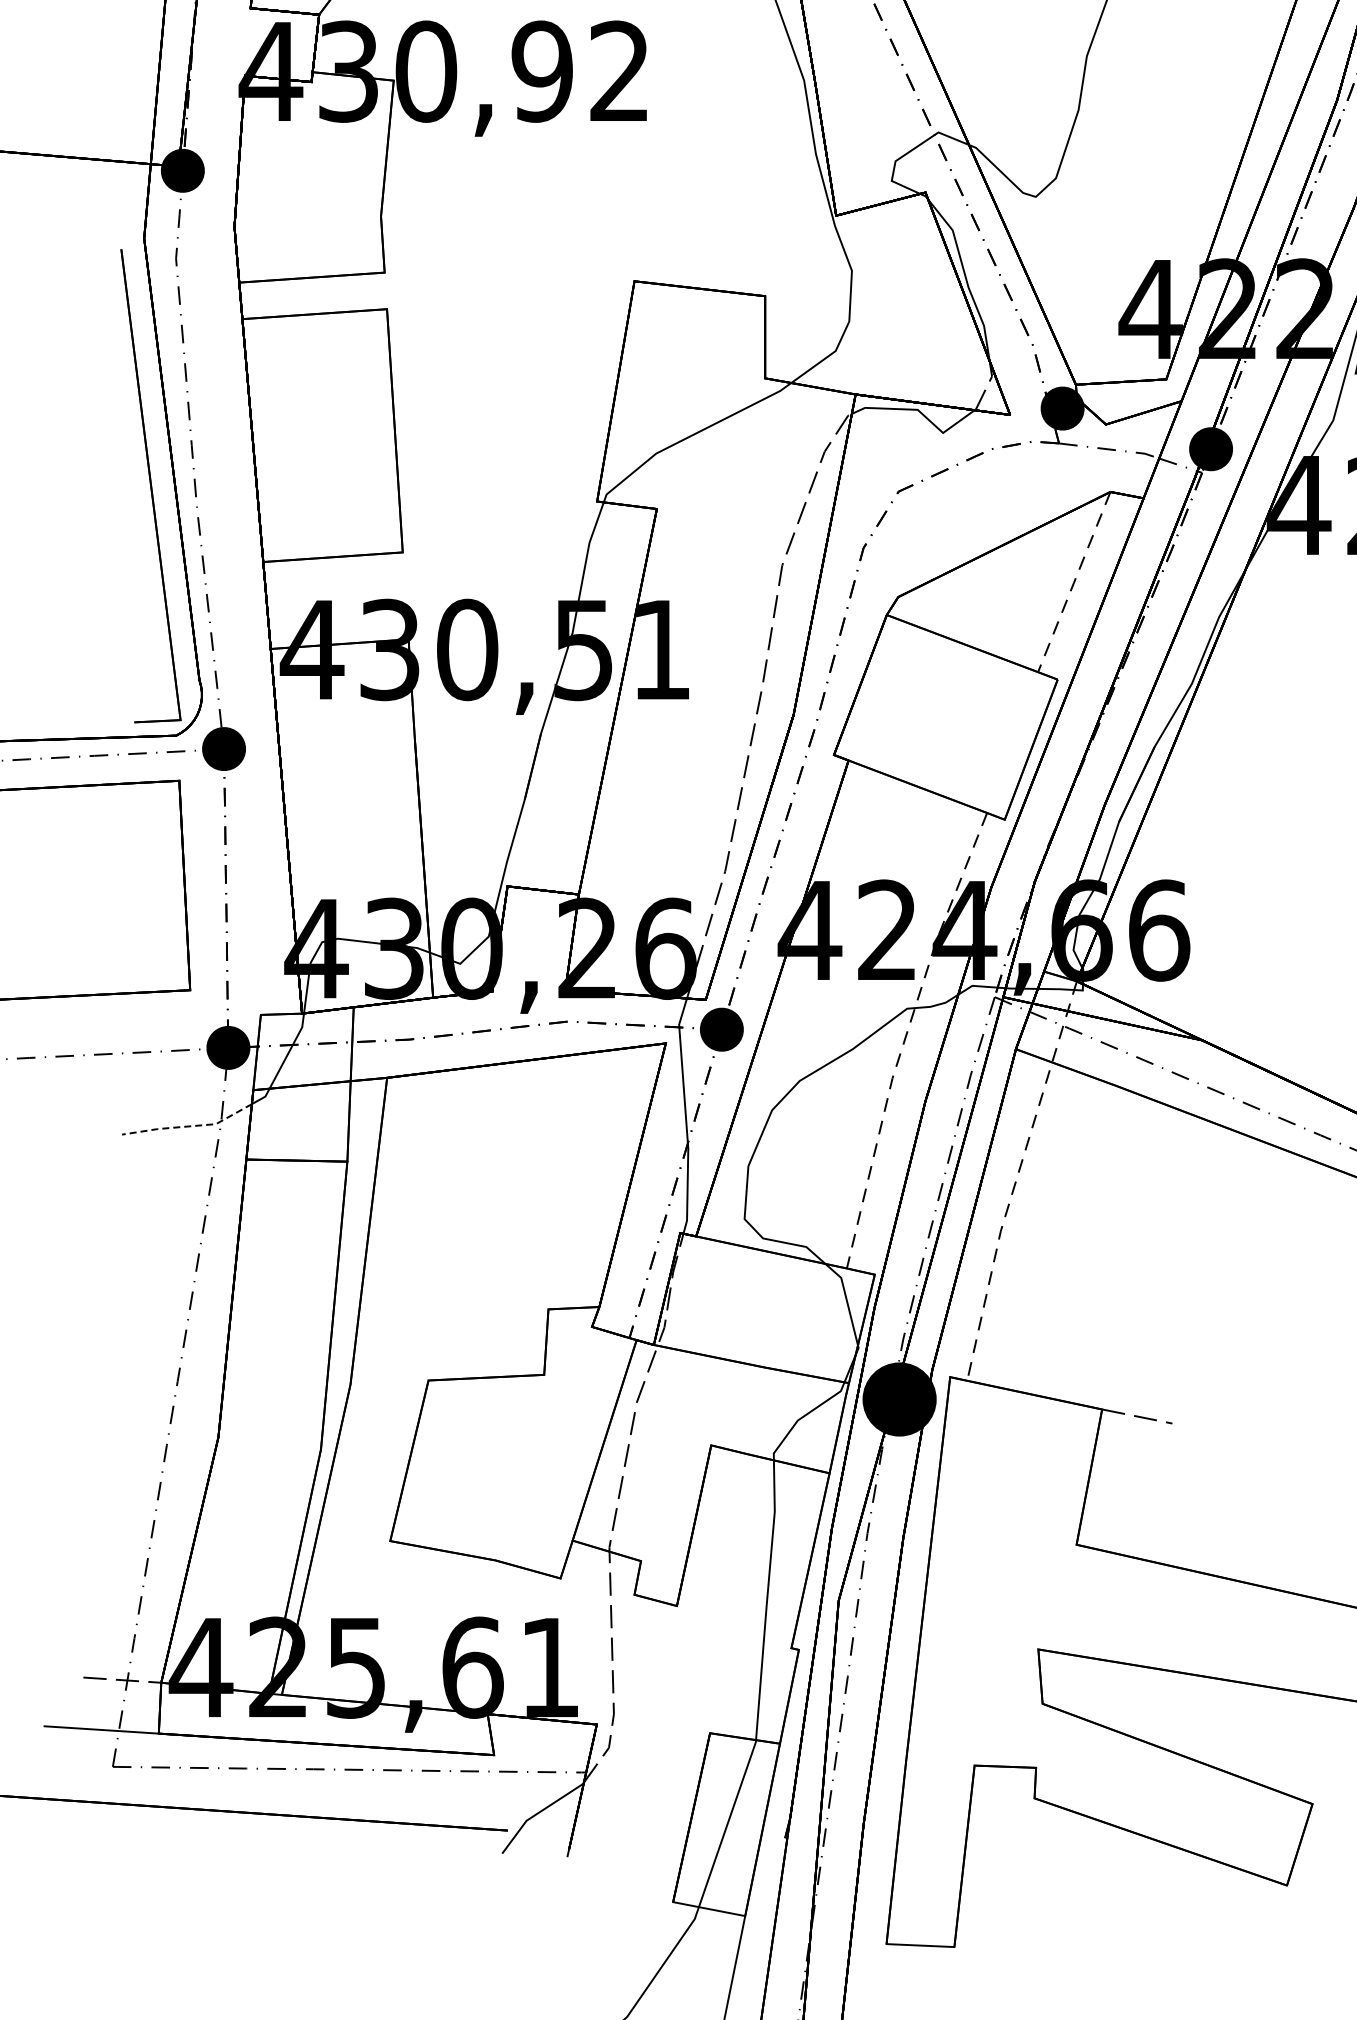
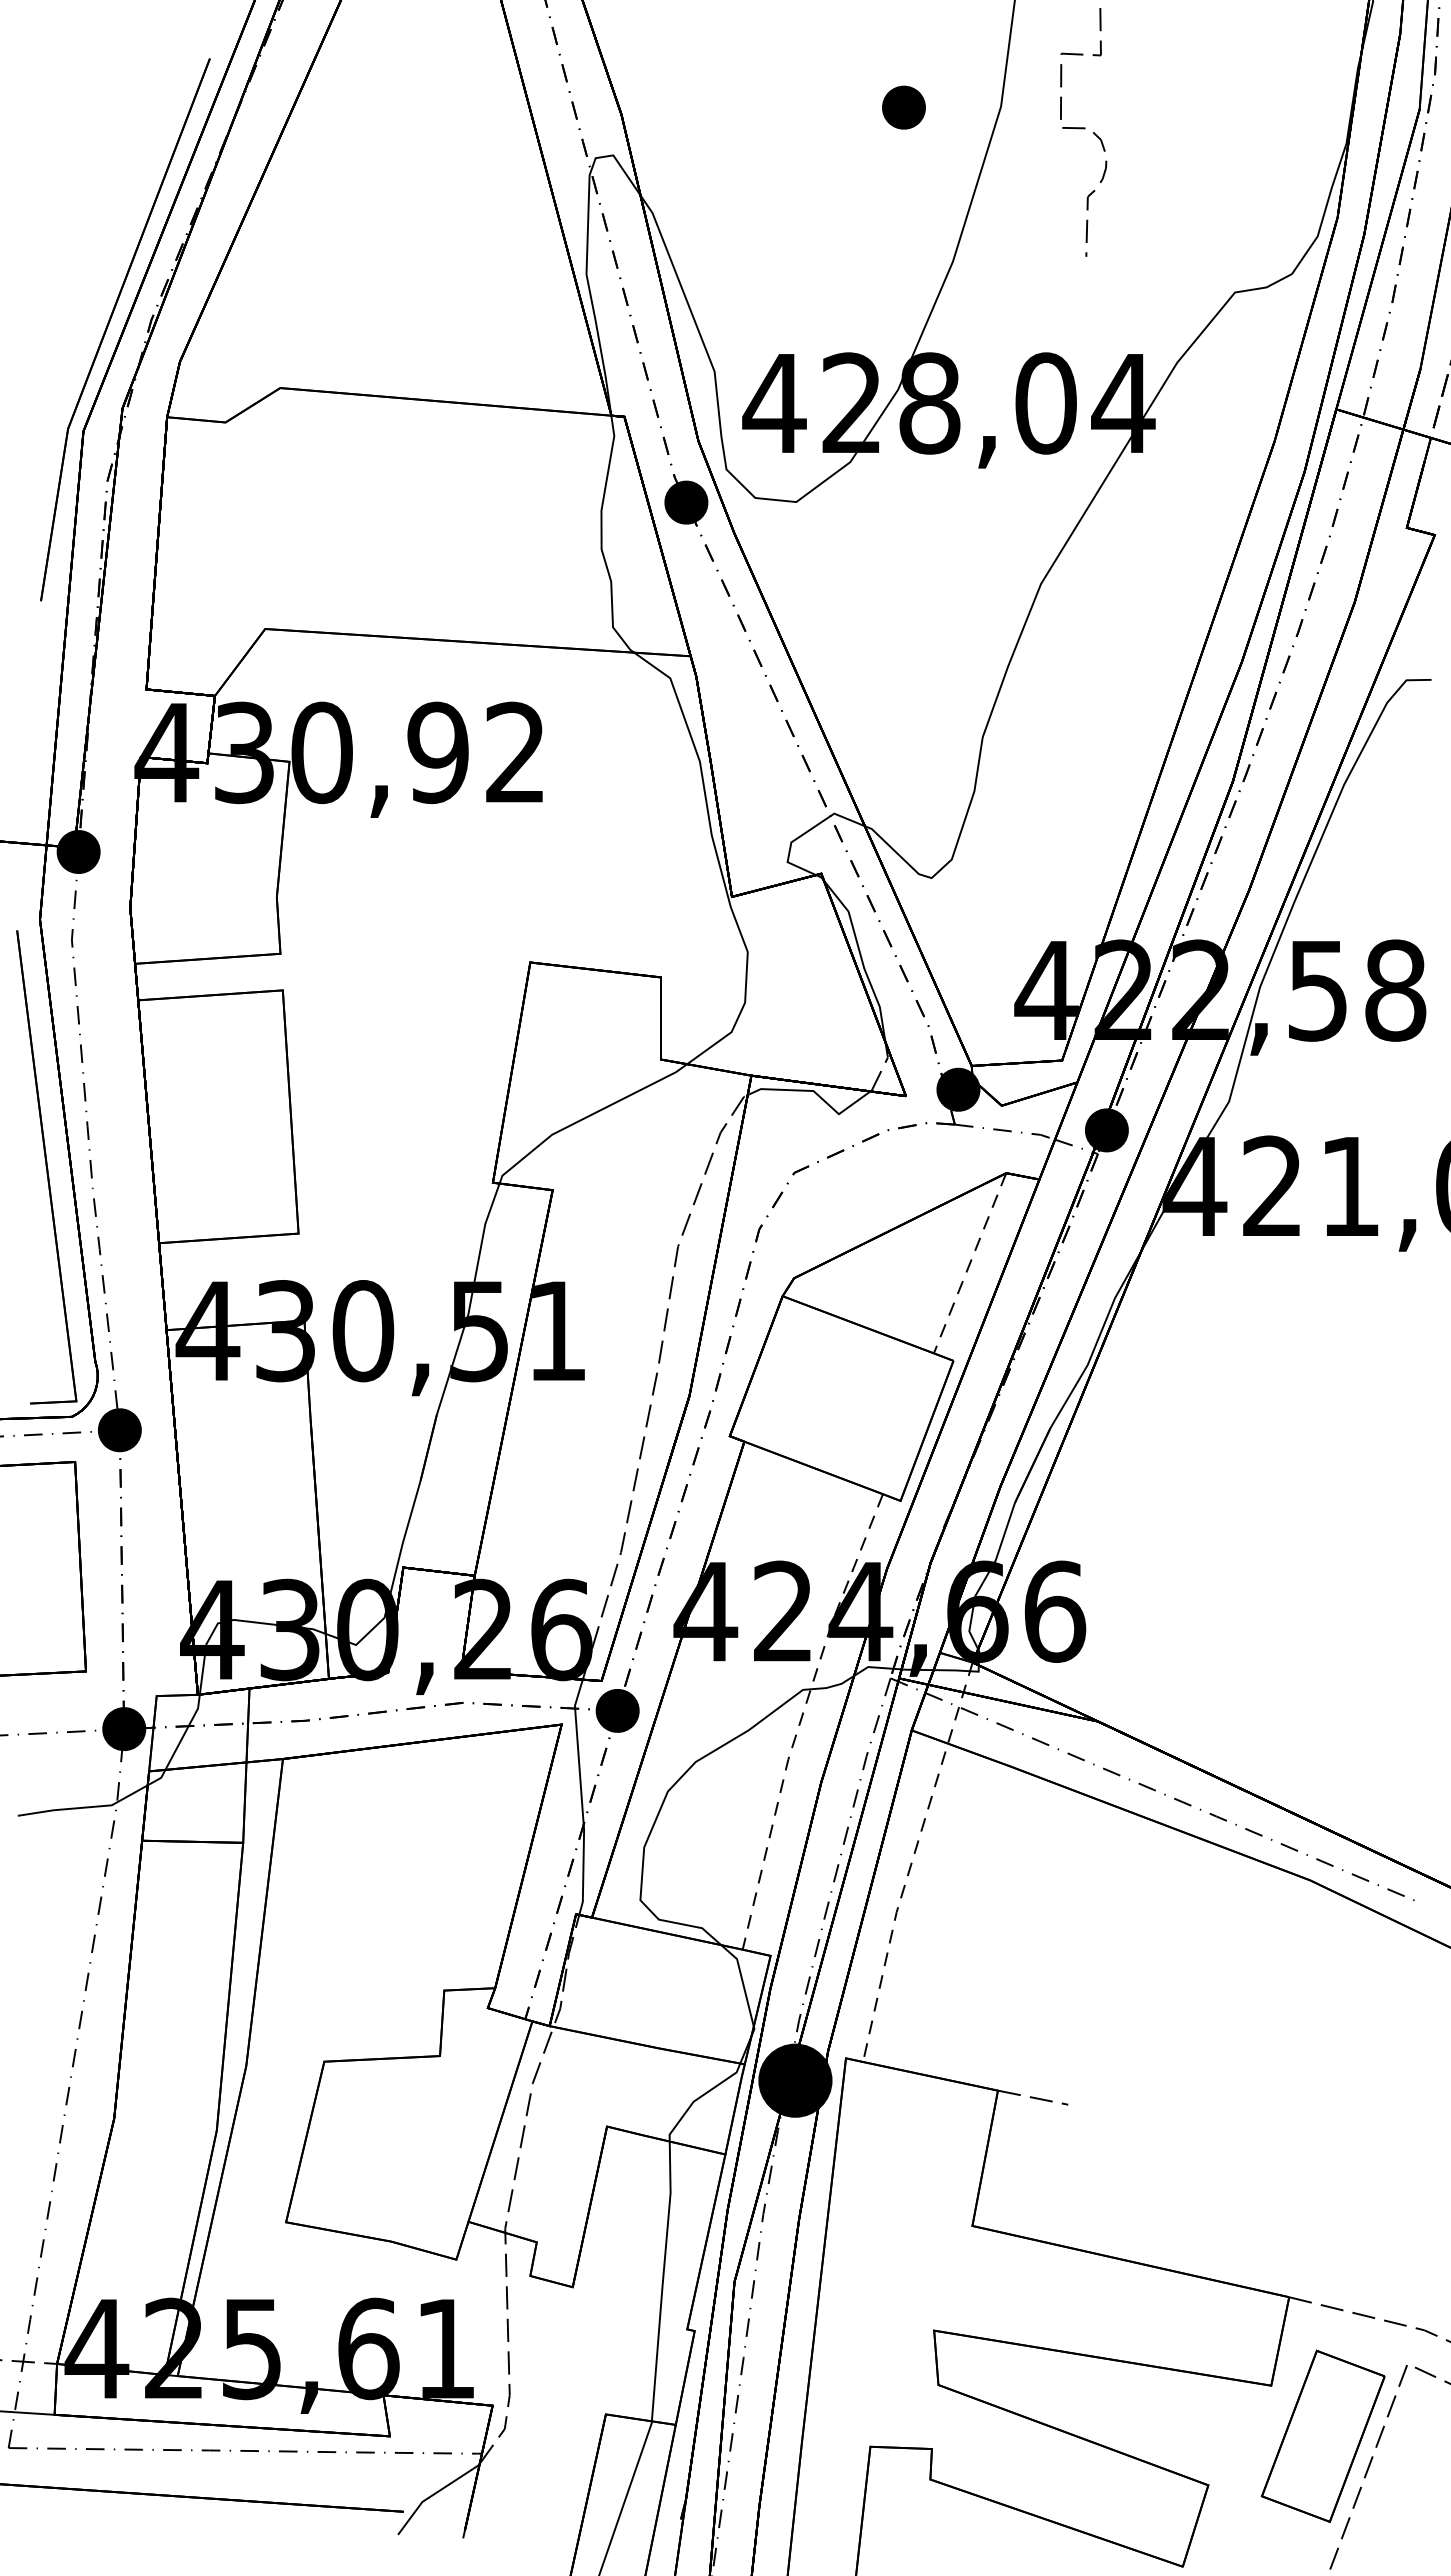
line: (189, 1126) -> (85, 1807), dashed -> solid

